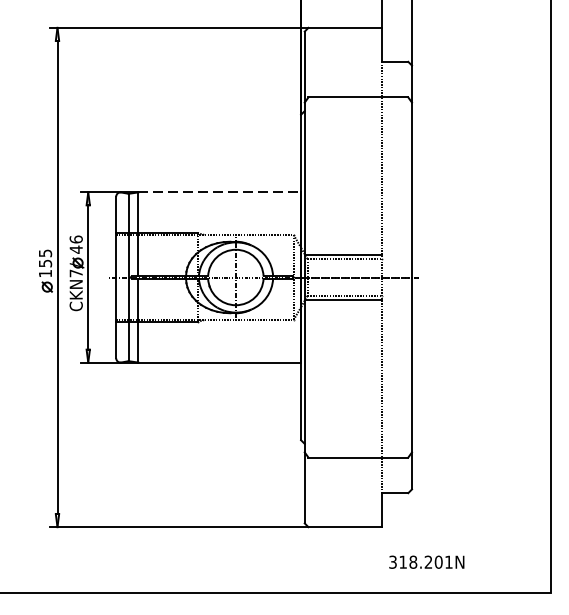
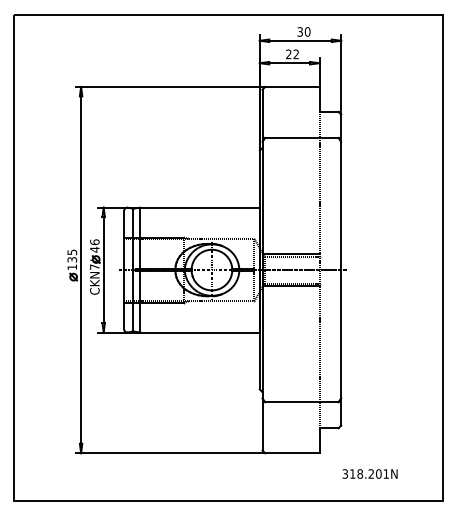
line: (220, 192) -> (200, 207), dashed -> solid
text: (44, 263) -> (71, 259), 155 -> 135
text: (426, 561) -> (369, 473), moved

